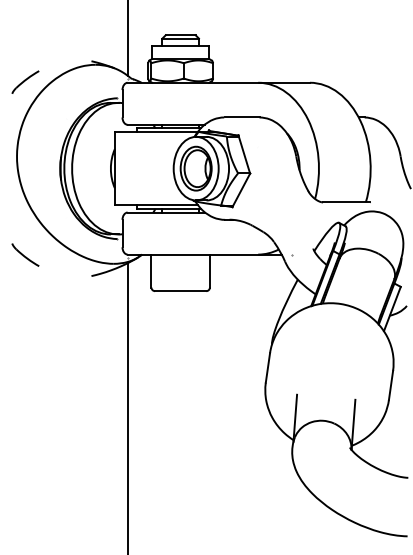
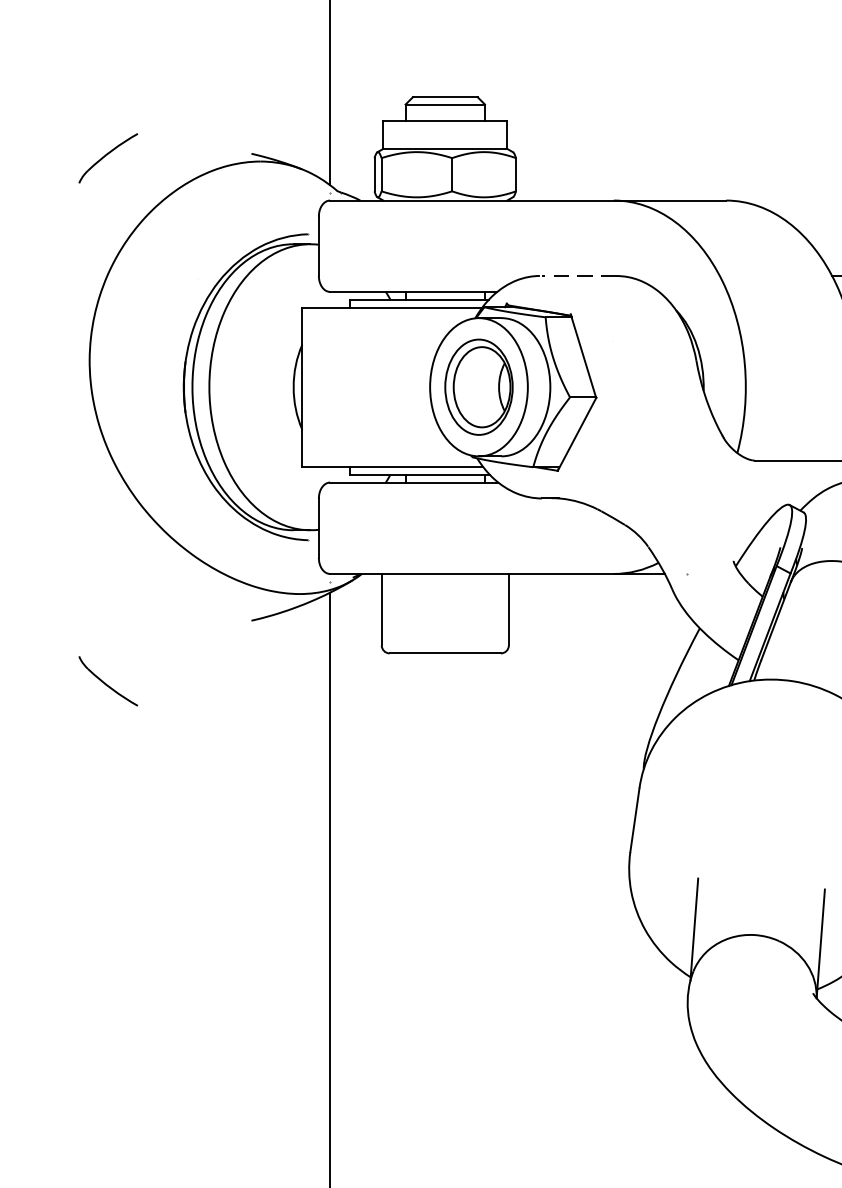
part: (25, 81) -> (108, 156), moved
line: (241, 117) -> (577, 276), solid -> dashed
part: (25, 254) -> (108, 680), moved

